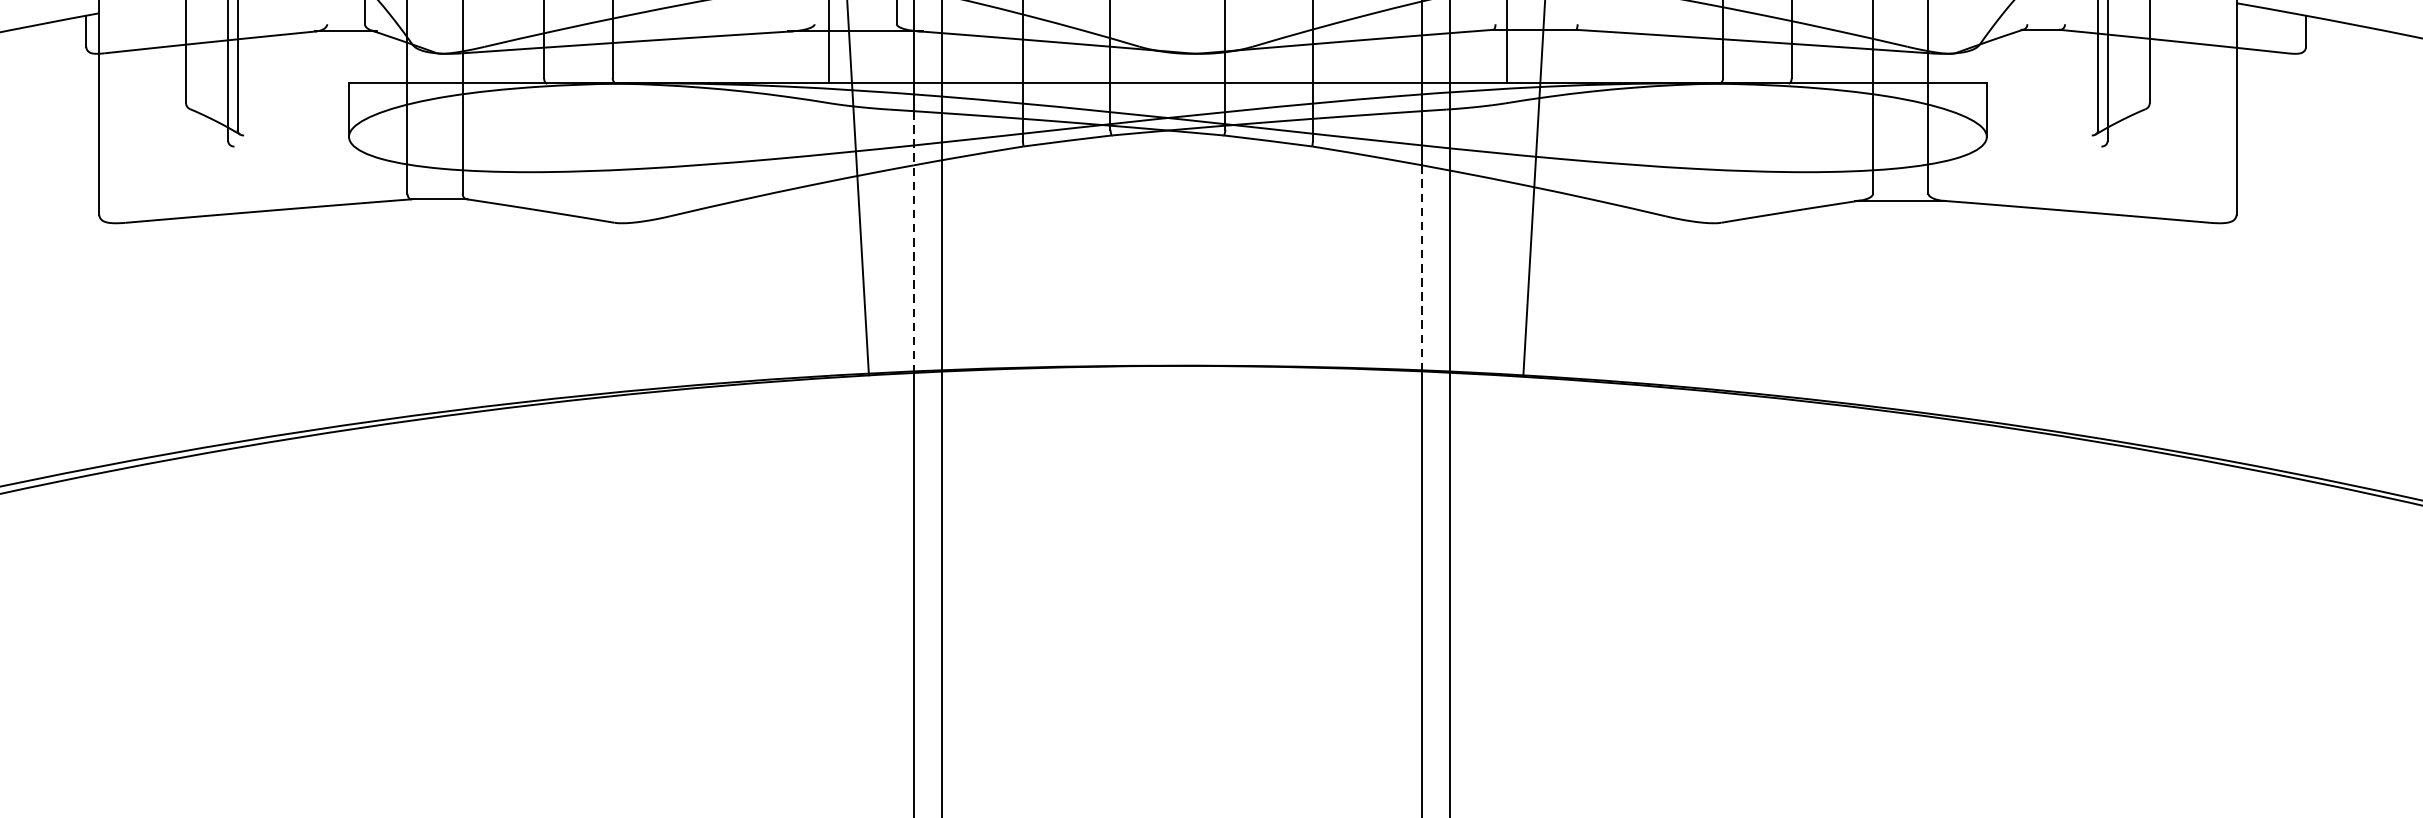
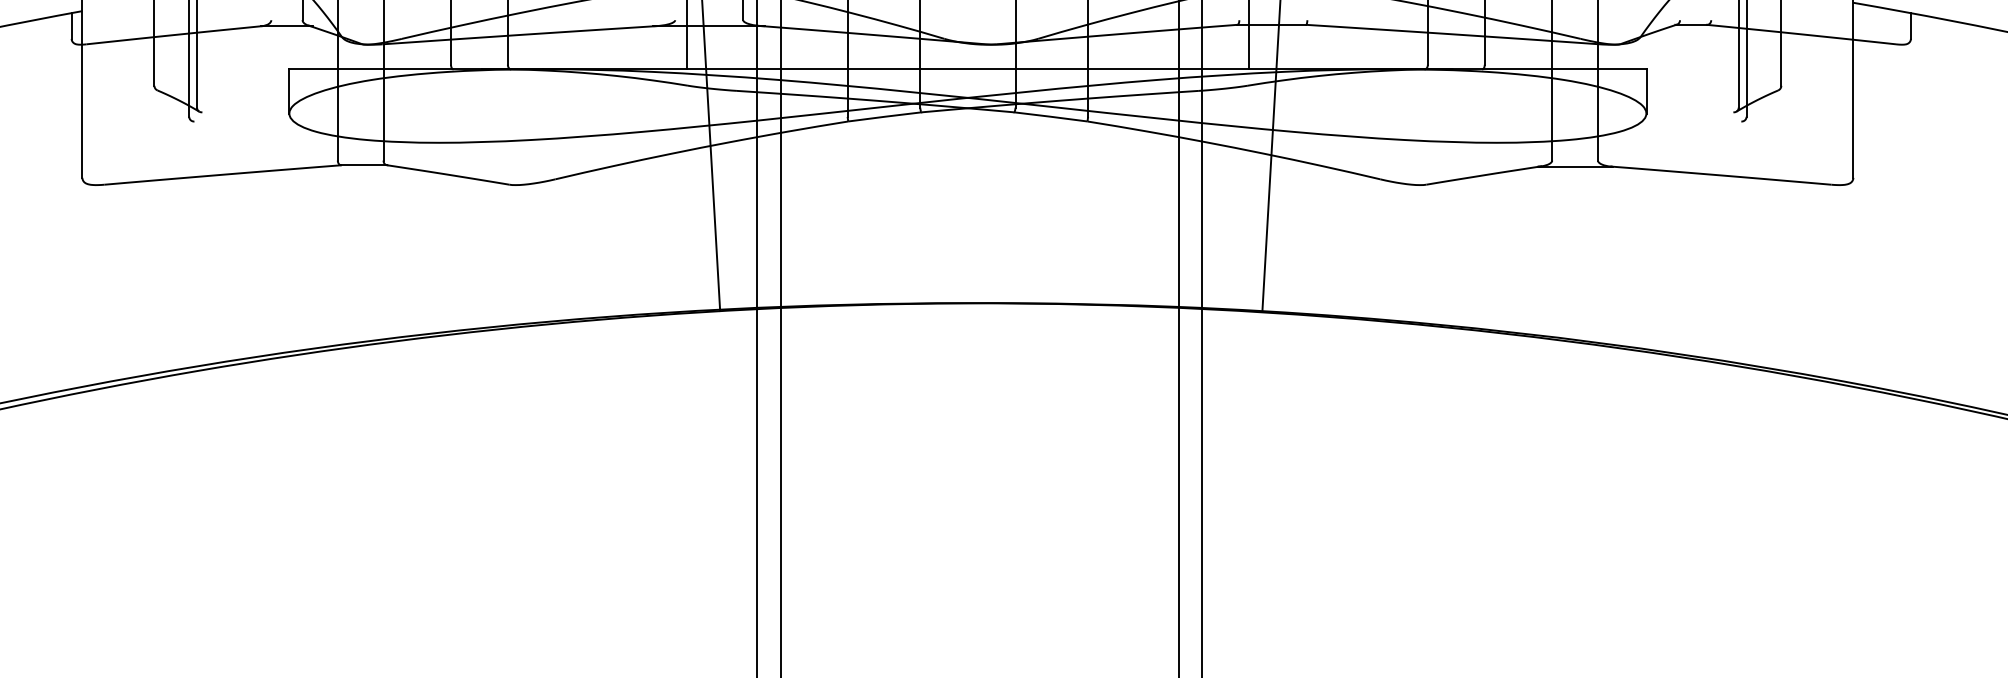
line: (913, 241) -> (757, 200), dashed -> solid
line: (1422, 269) -> (1178, 223), dashed -> solid

